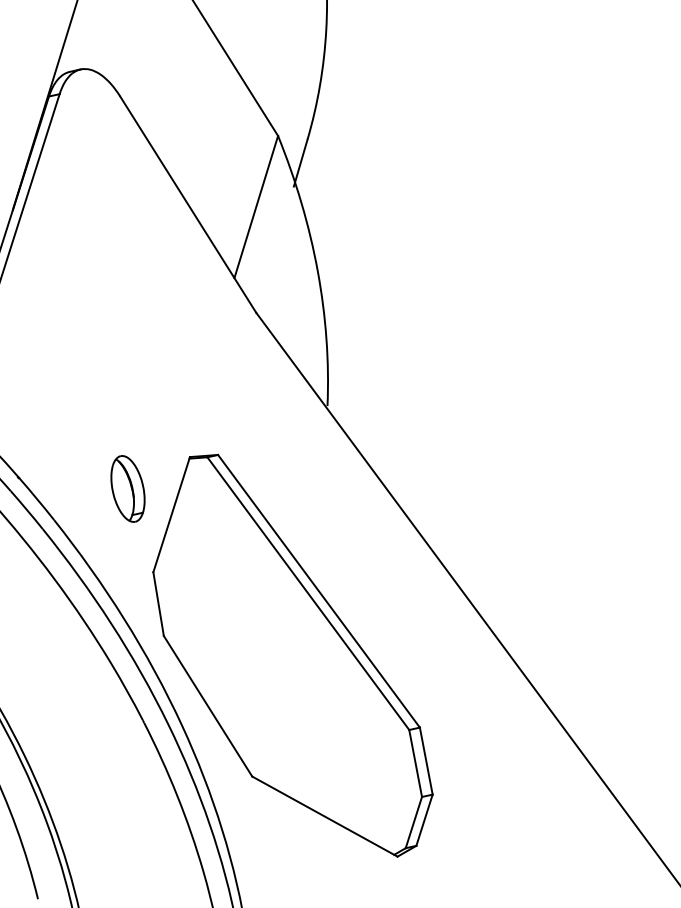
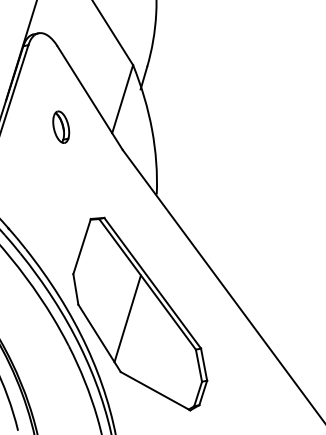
part: (128, 487) -> (61, 126), moved
line: (266, 664) -> (127, 318), added

